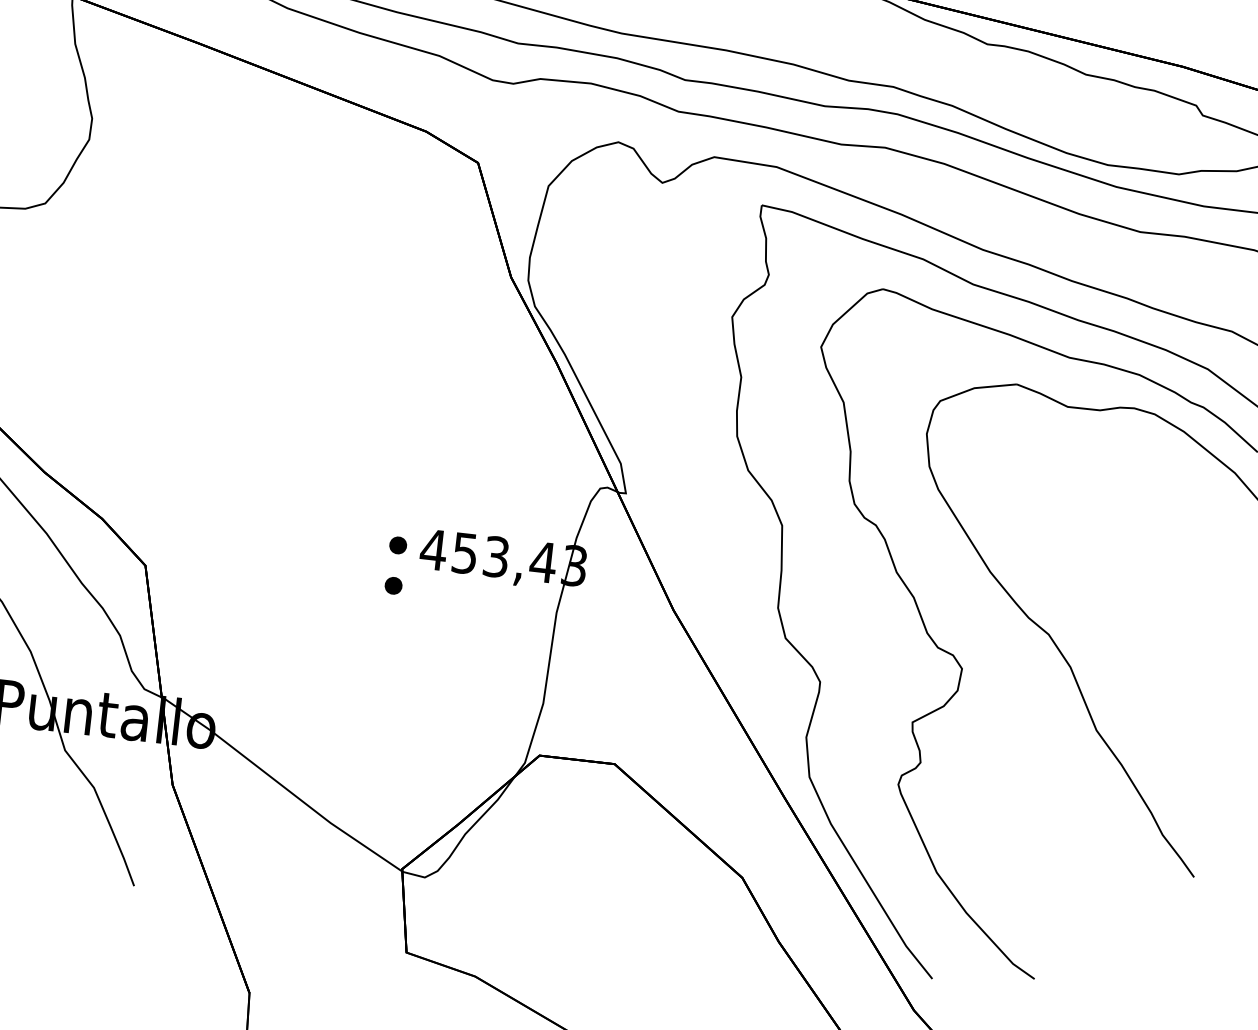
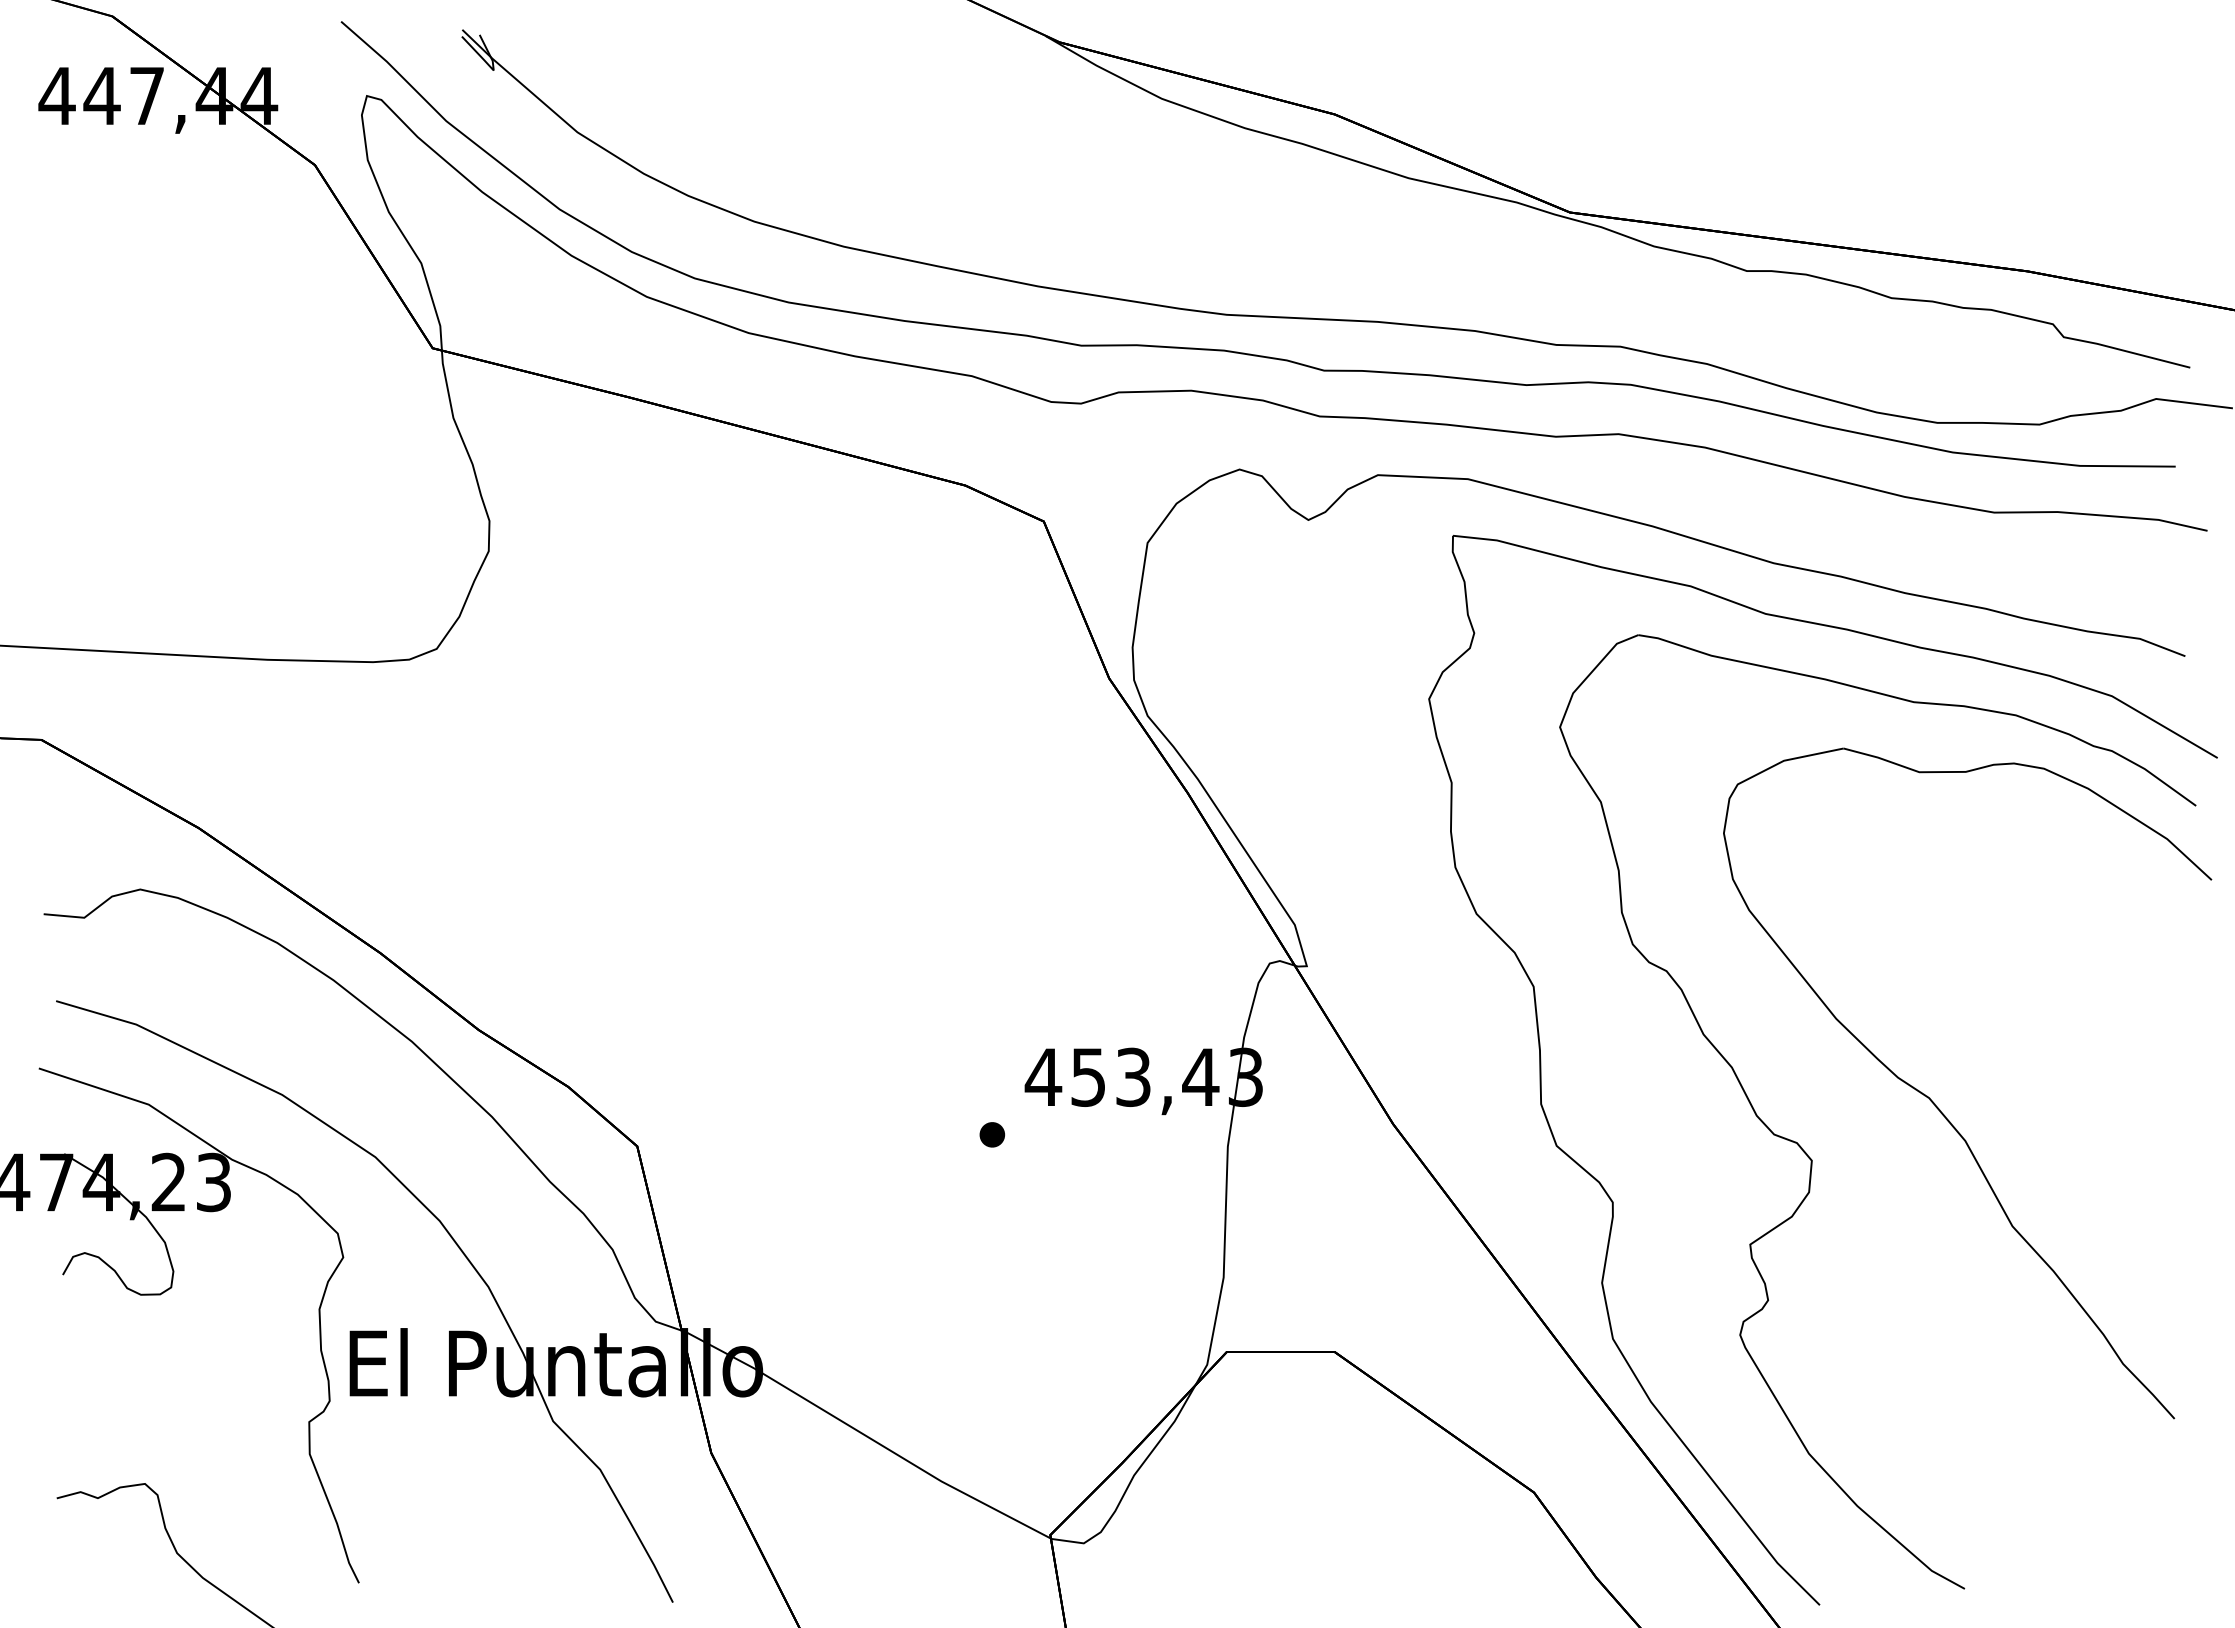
part: (398, 545) -> (992, 1076), removed

